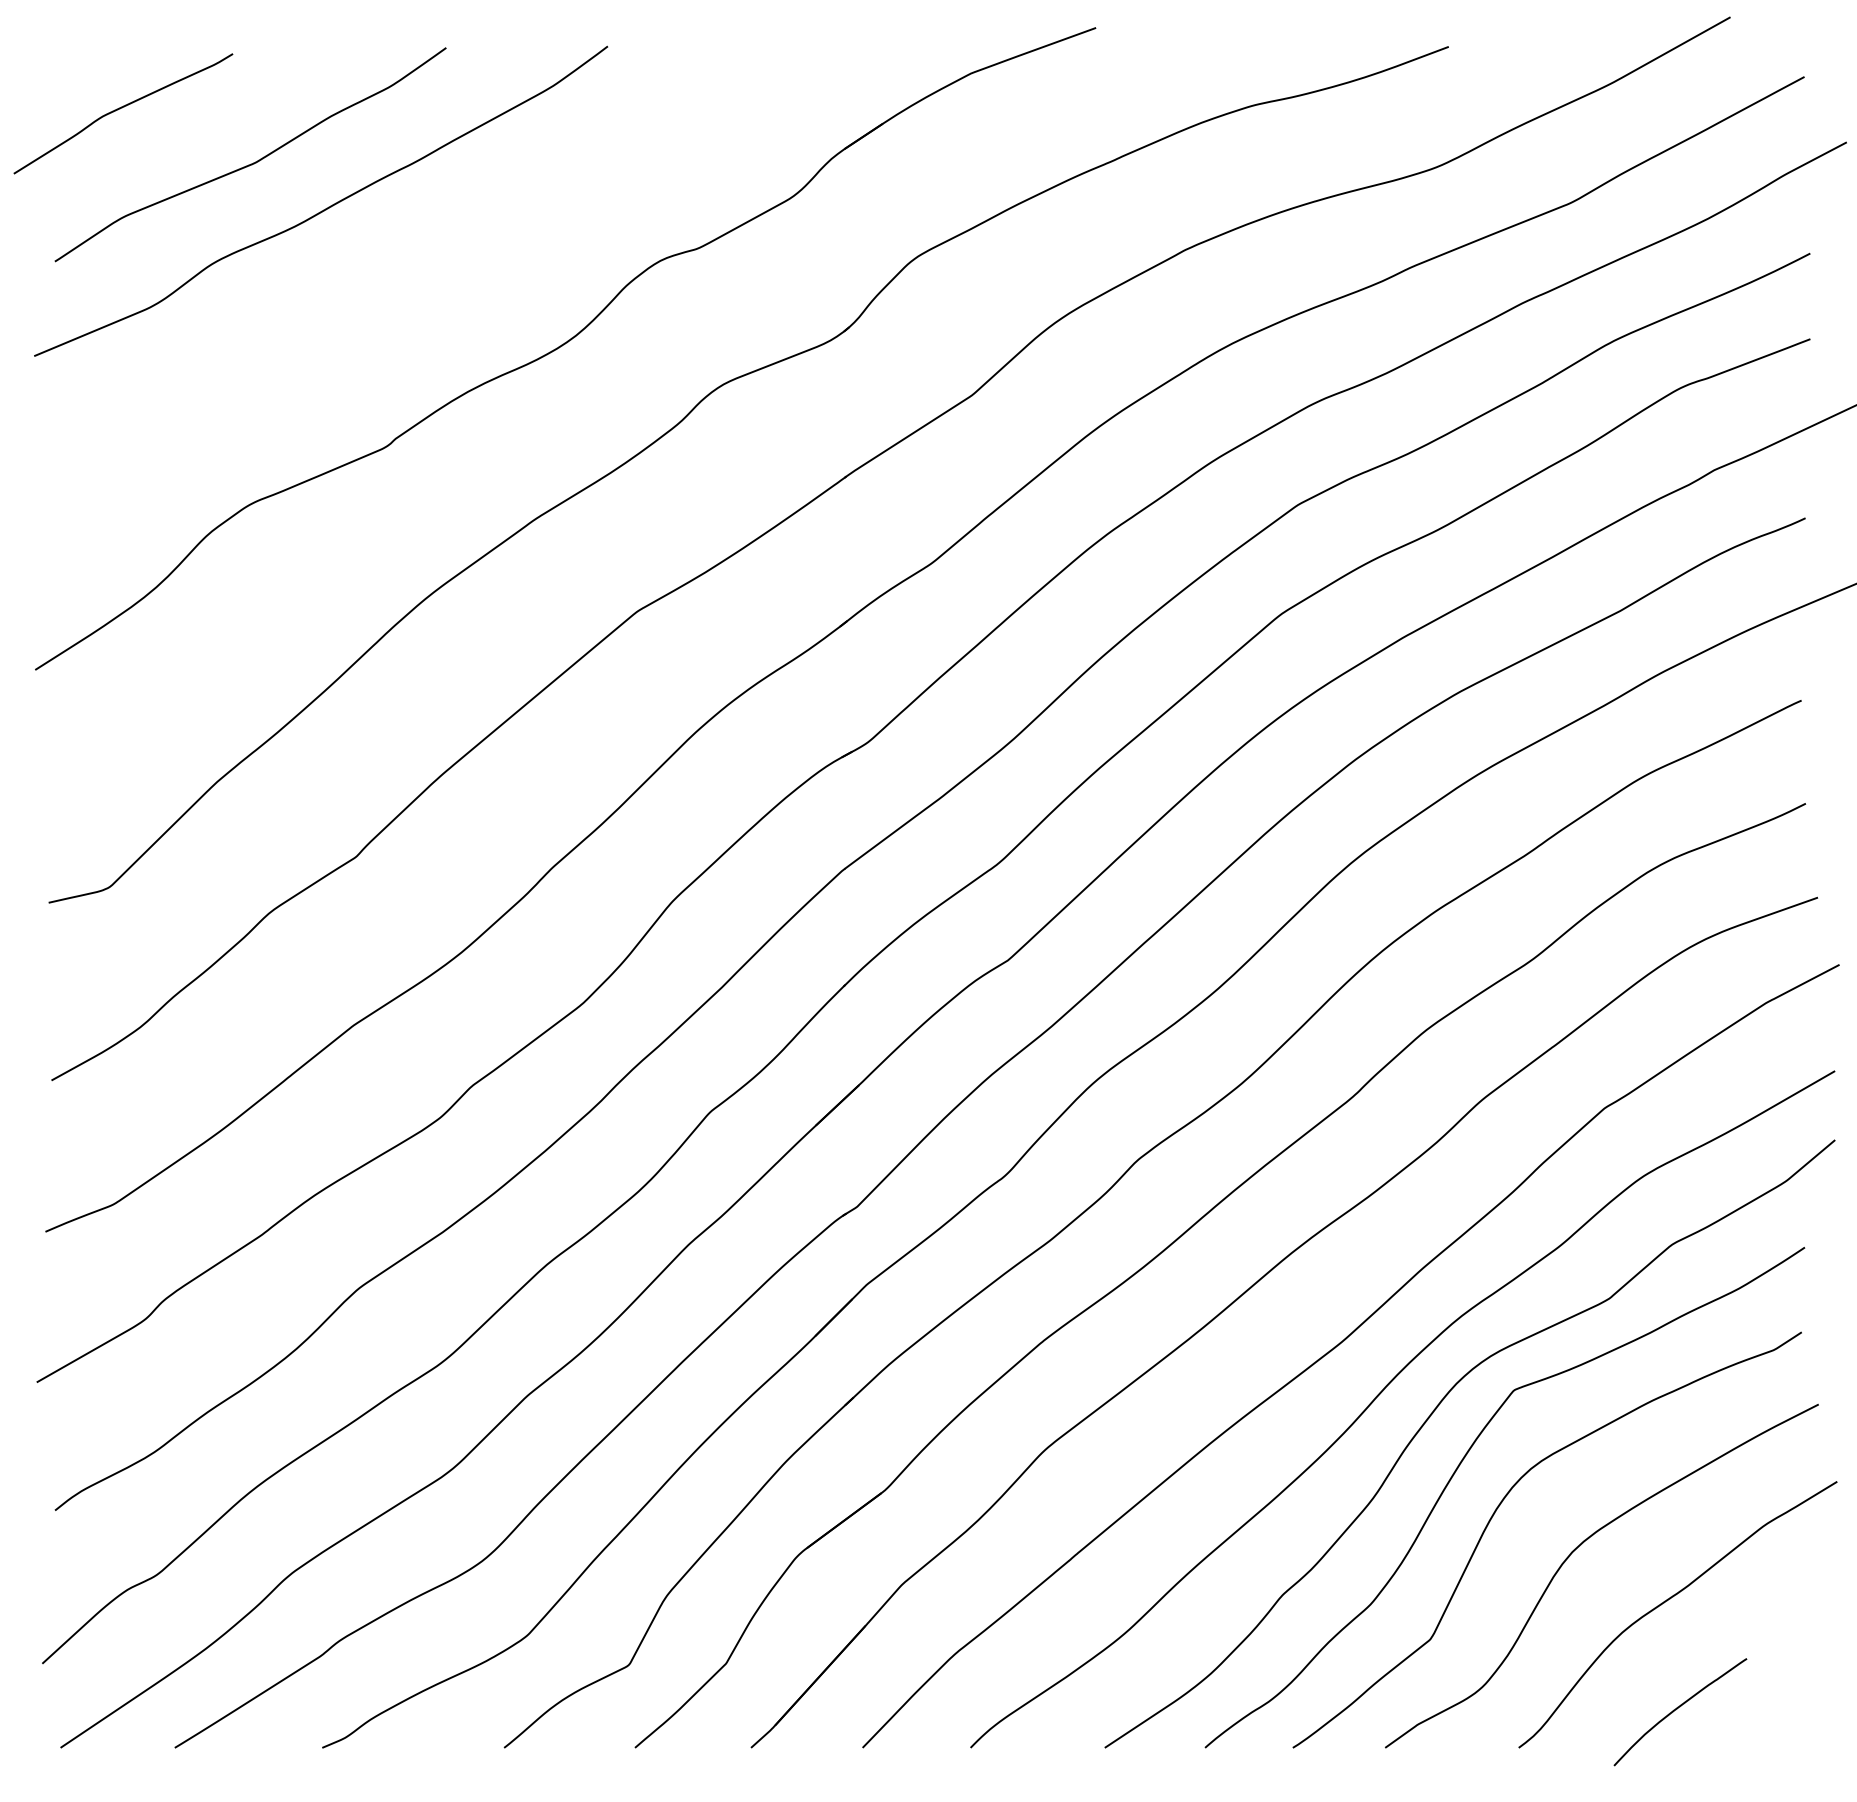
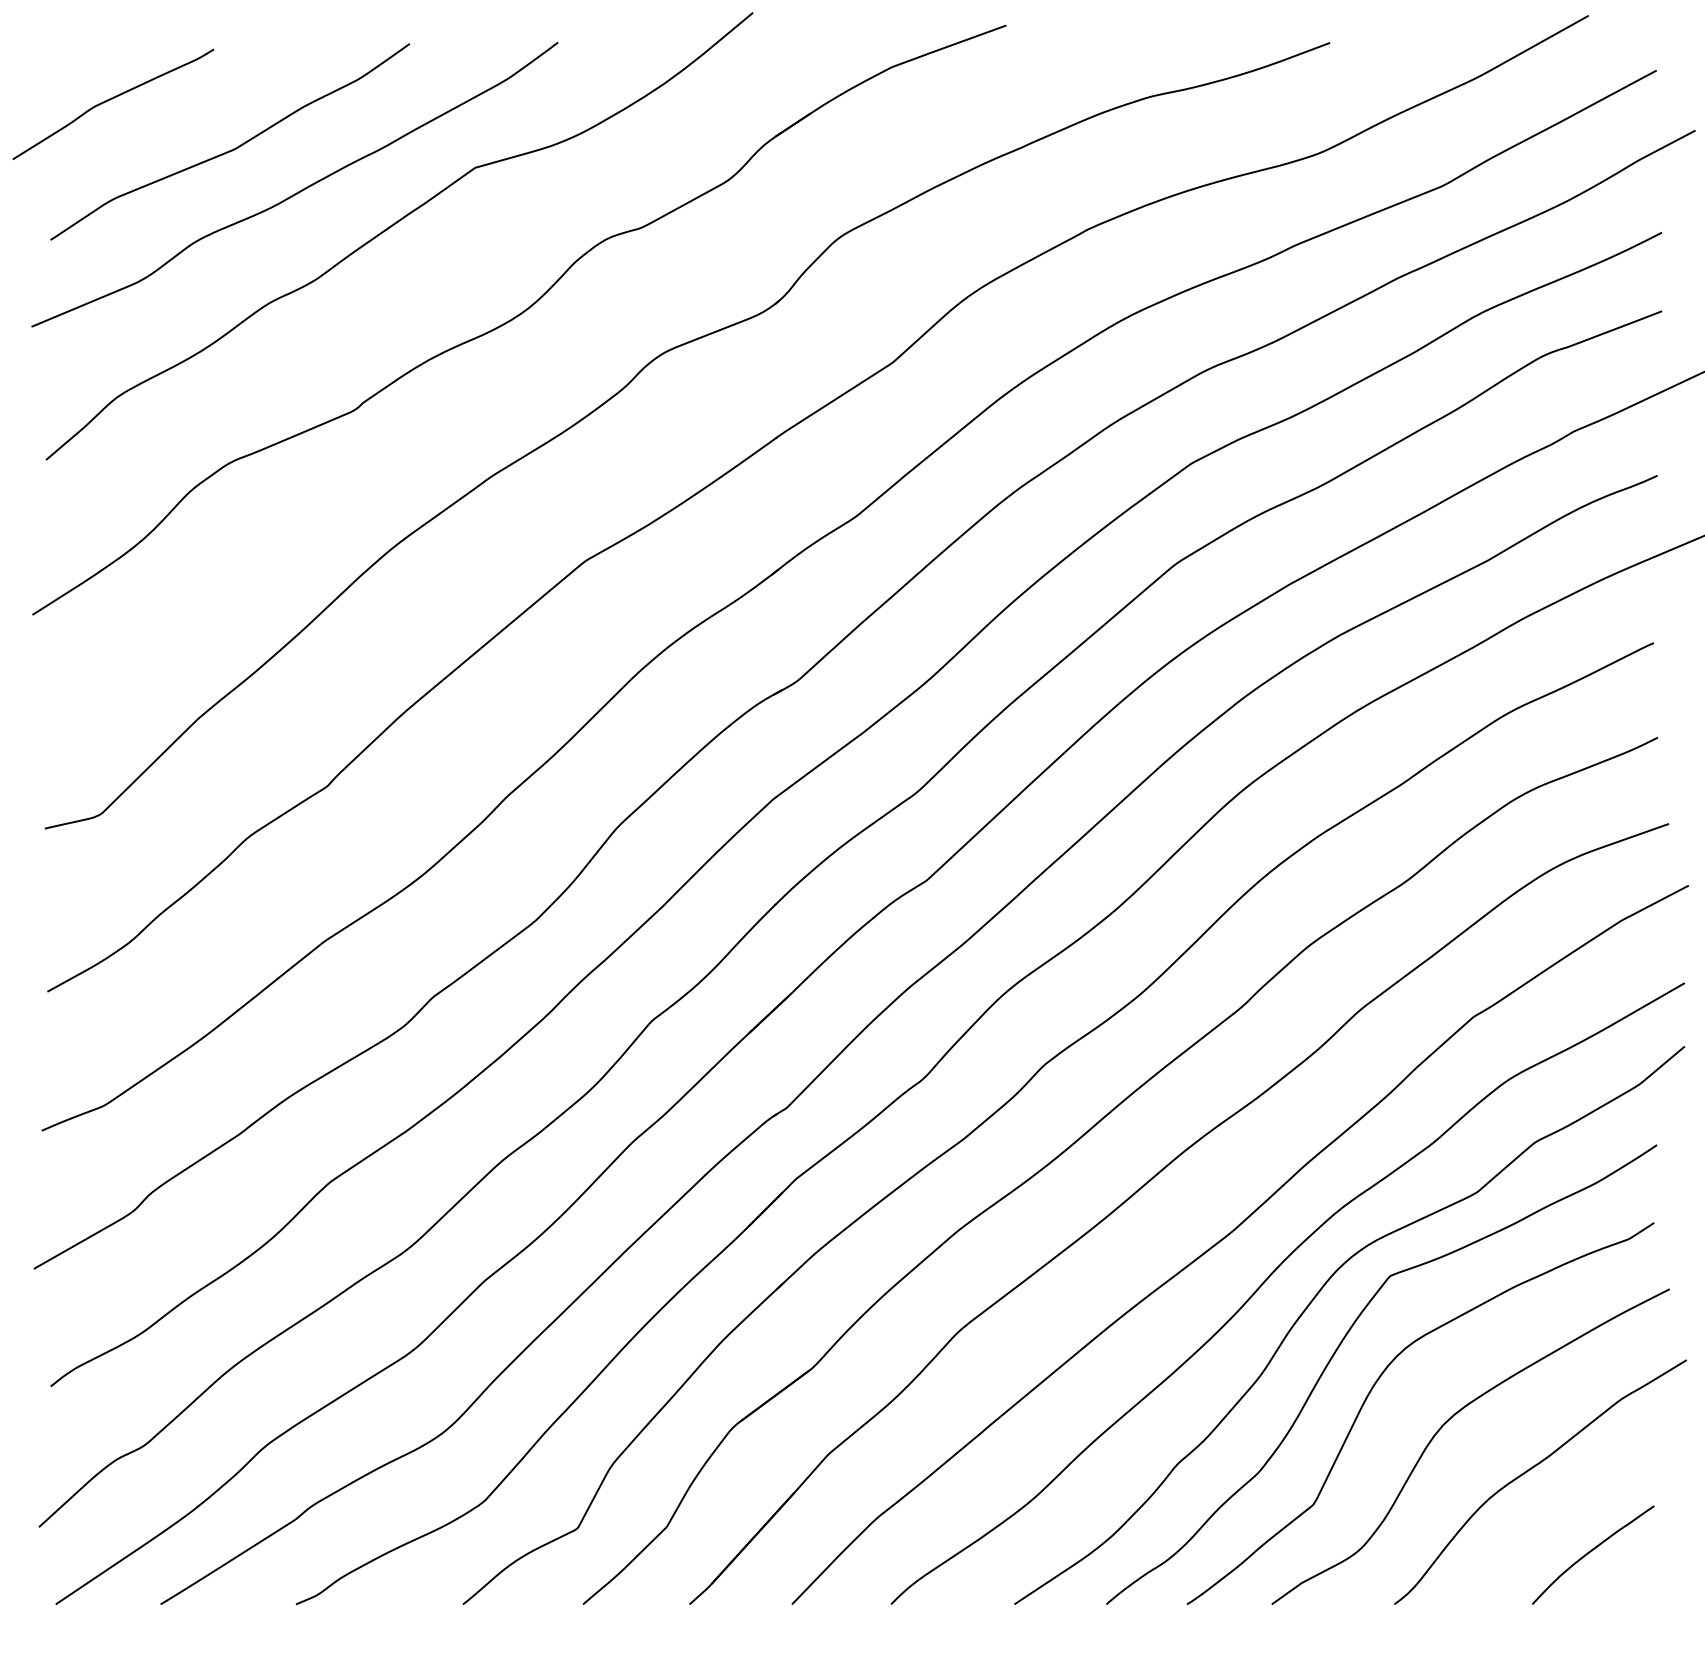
curve: (428, 246) -> (393, 226), added
curve: (1677, 1709) -> (1590, 1552), moved

